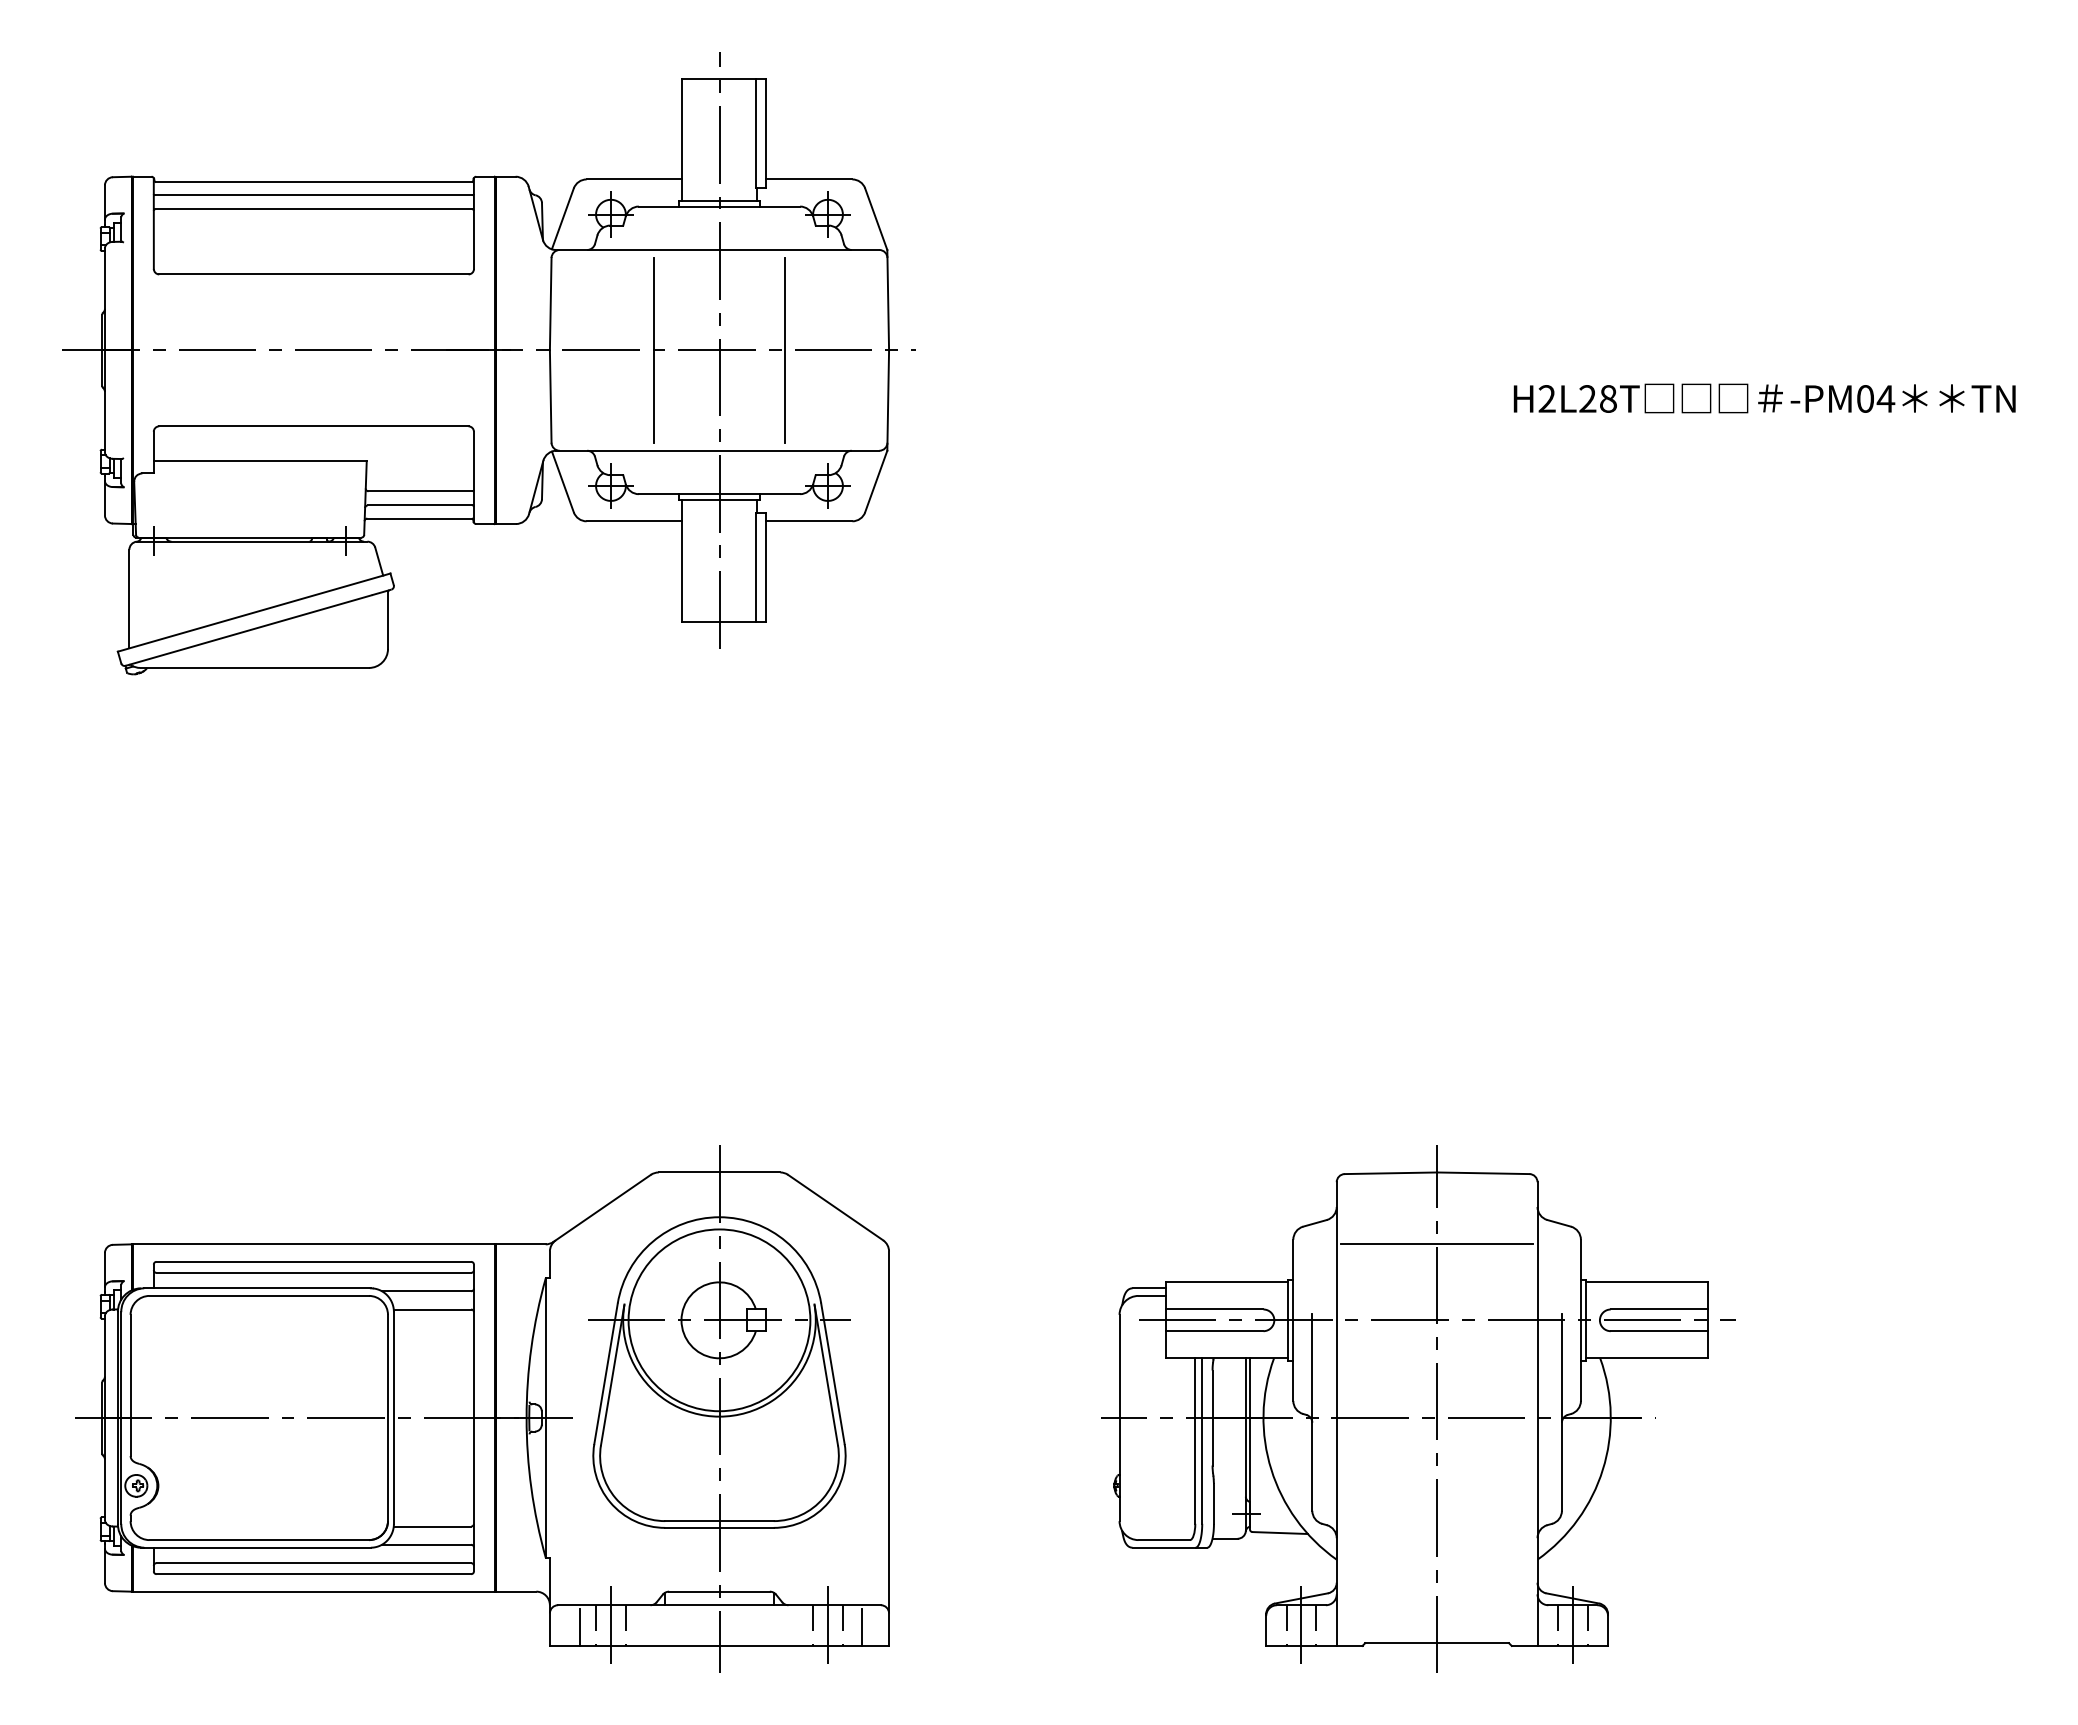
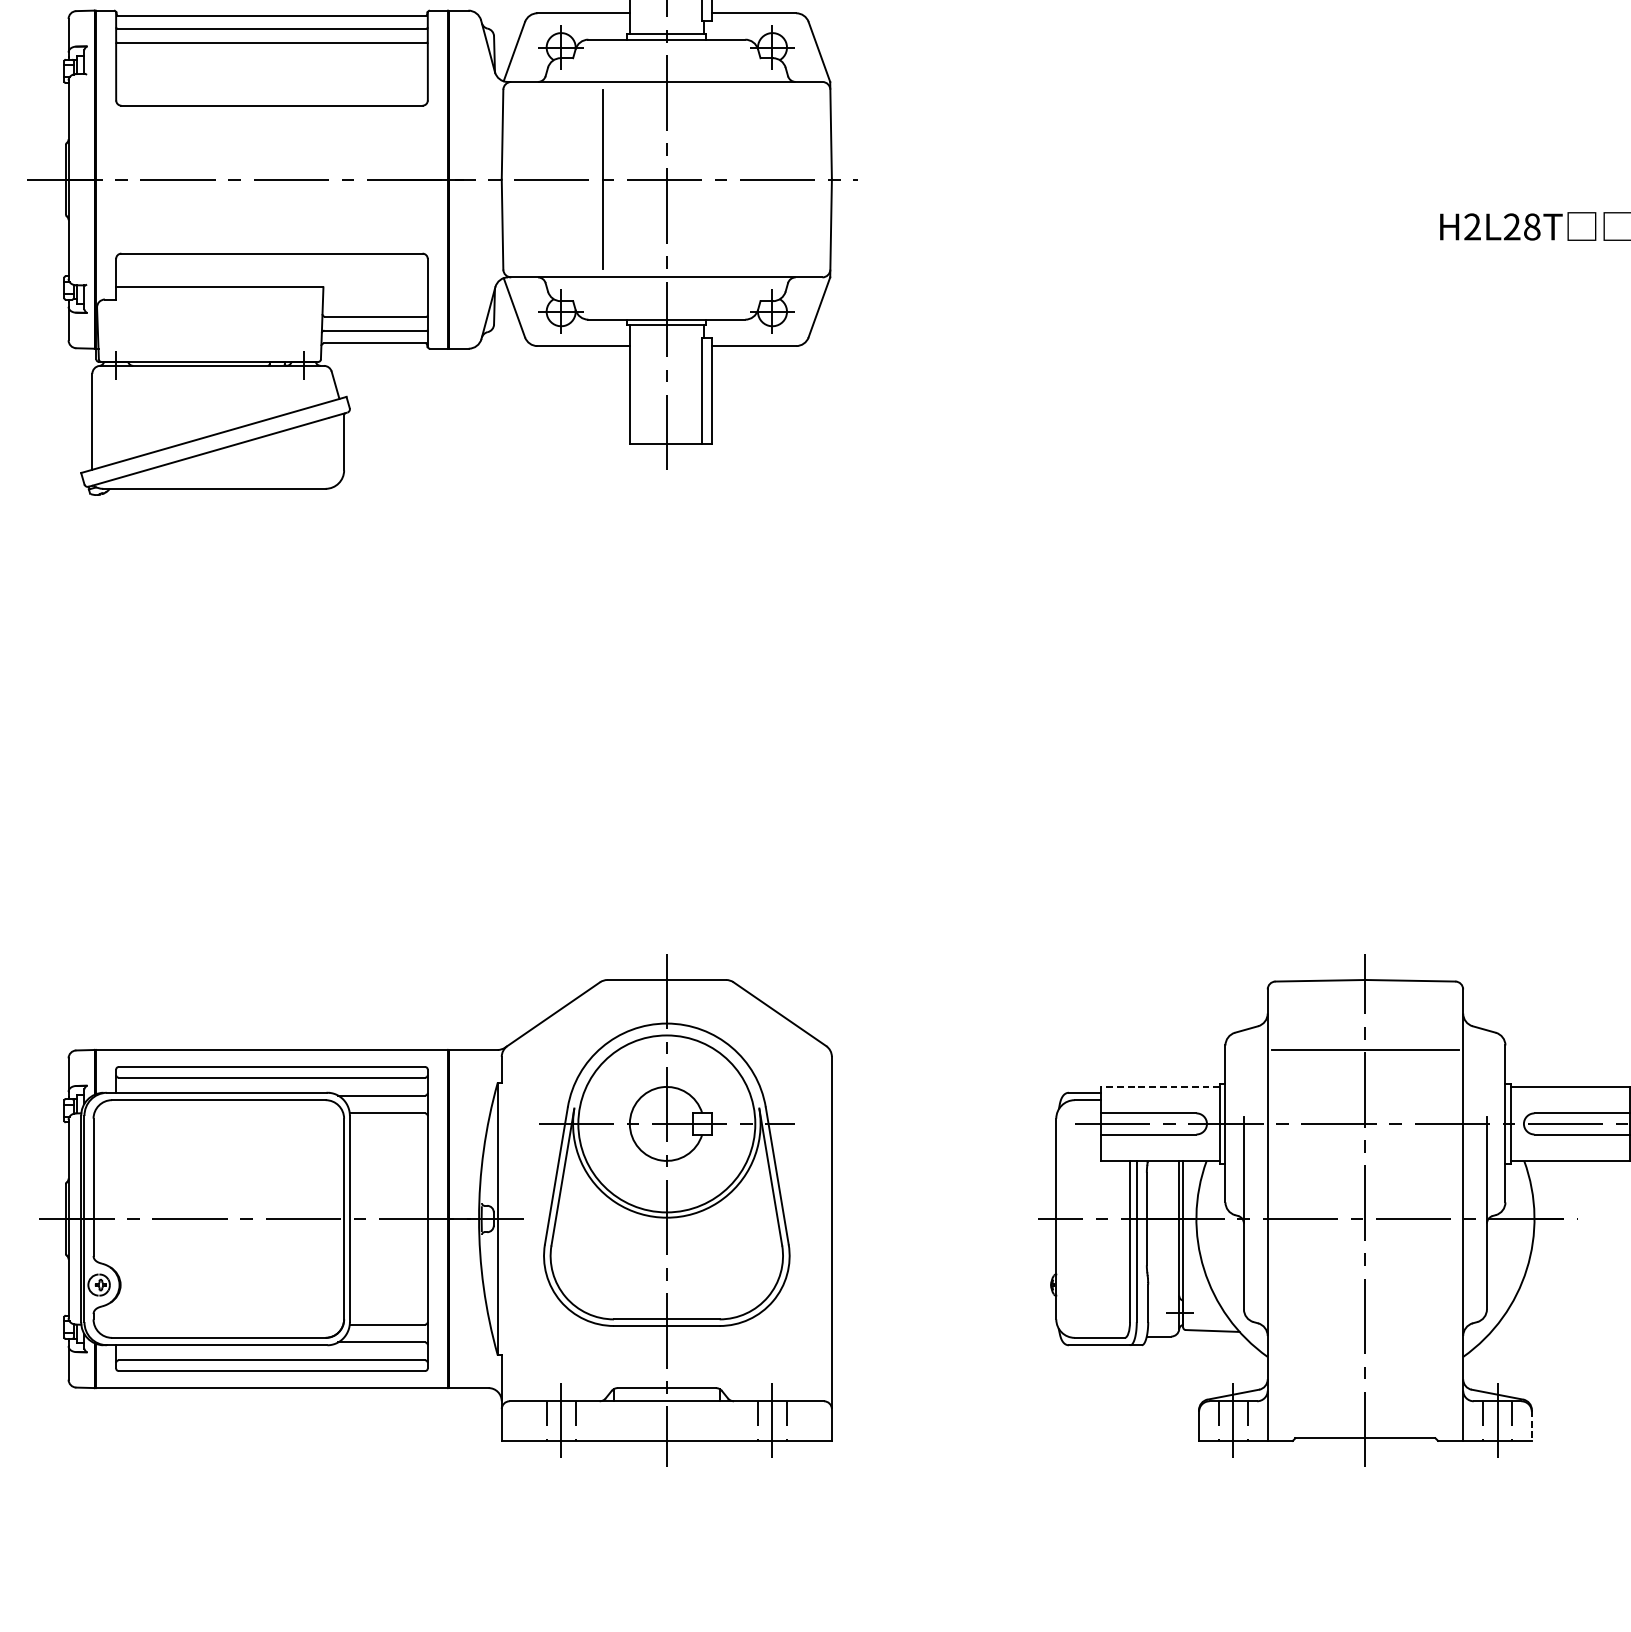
line: (784, 350) -> (730, 179), removed
line: (1226, 1282) -> (1160, 1087), solid -> dashed
line: (579, 1627) -> (530, 1422), removed
line: (861, 1627) -> (805, 1422), removed
line: (1608, 1630) -> (1532, 1425), solid -> dashed

